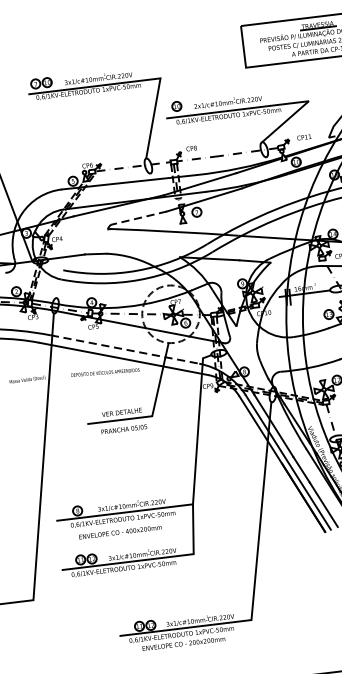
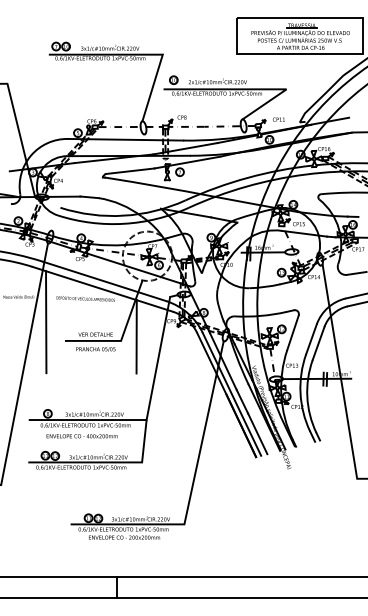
line: (139, 218) -> (130, 171), dashed -> solid
line: (124, 349) -> (104, 281), dashed -> solid
line: (63, 405) -> (46, 322), added
line: (169, 408) -> (136, 336), added

